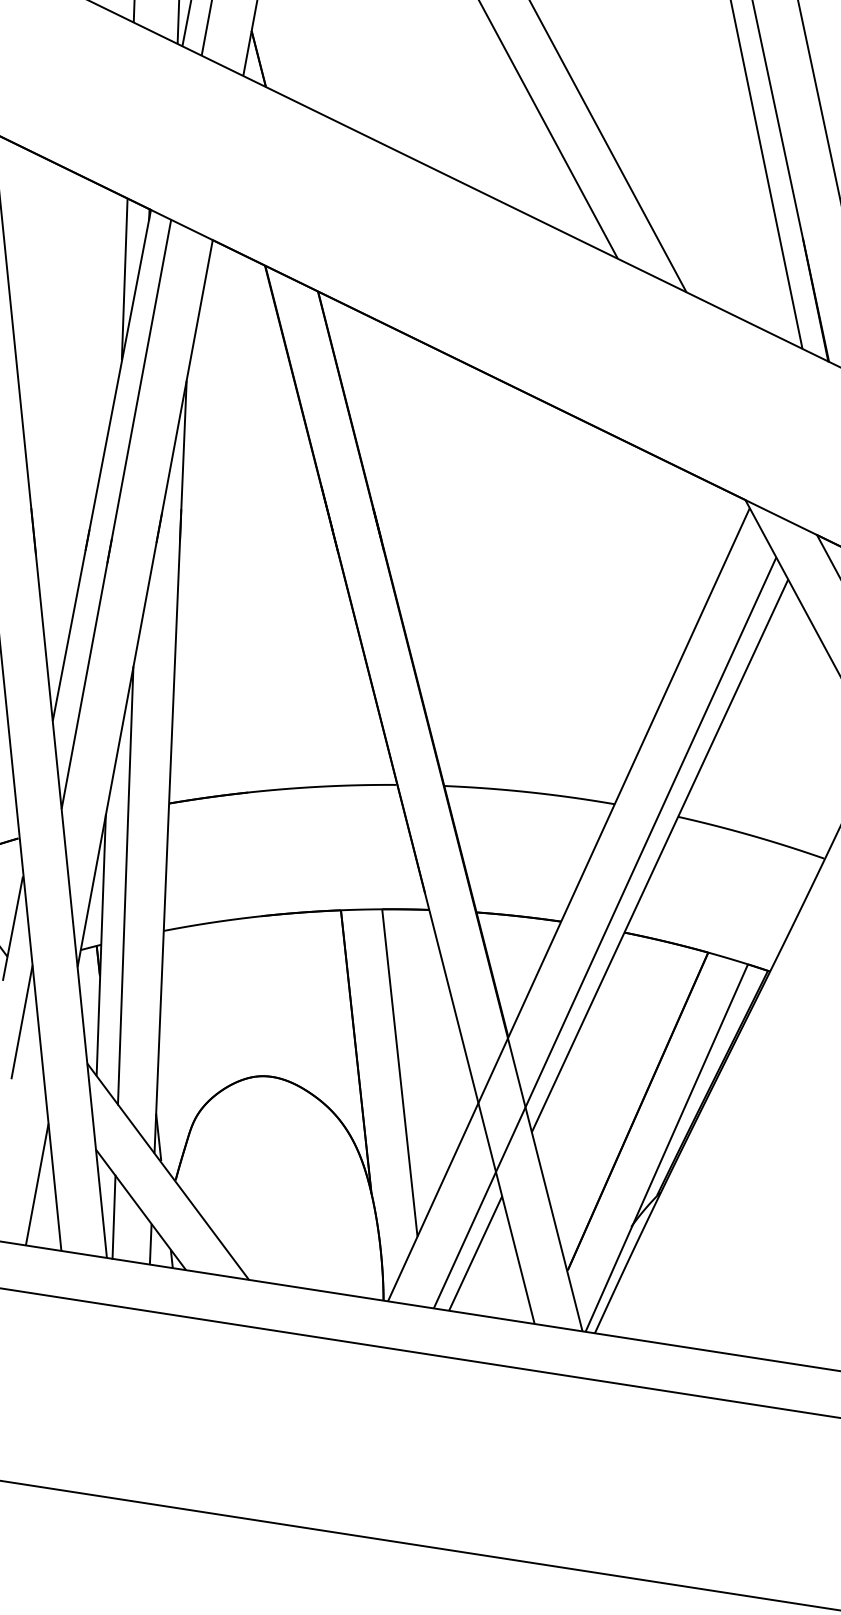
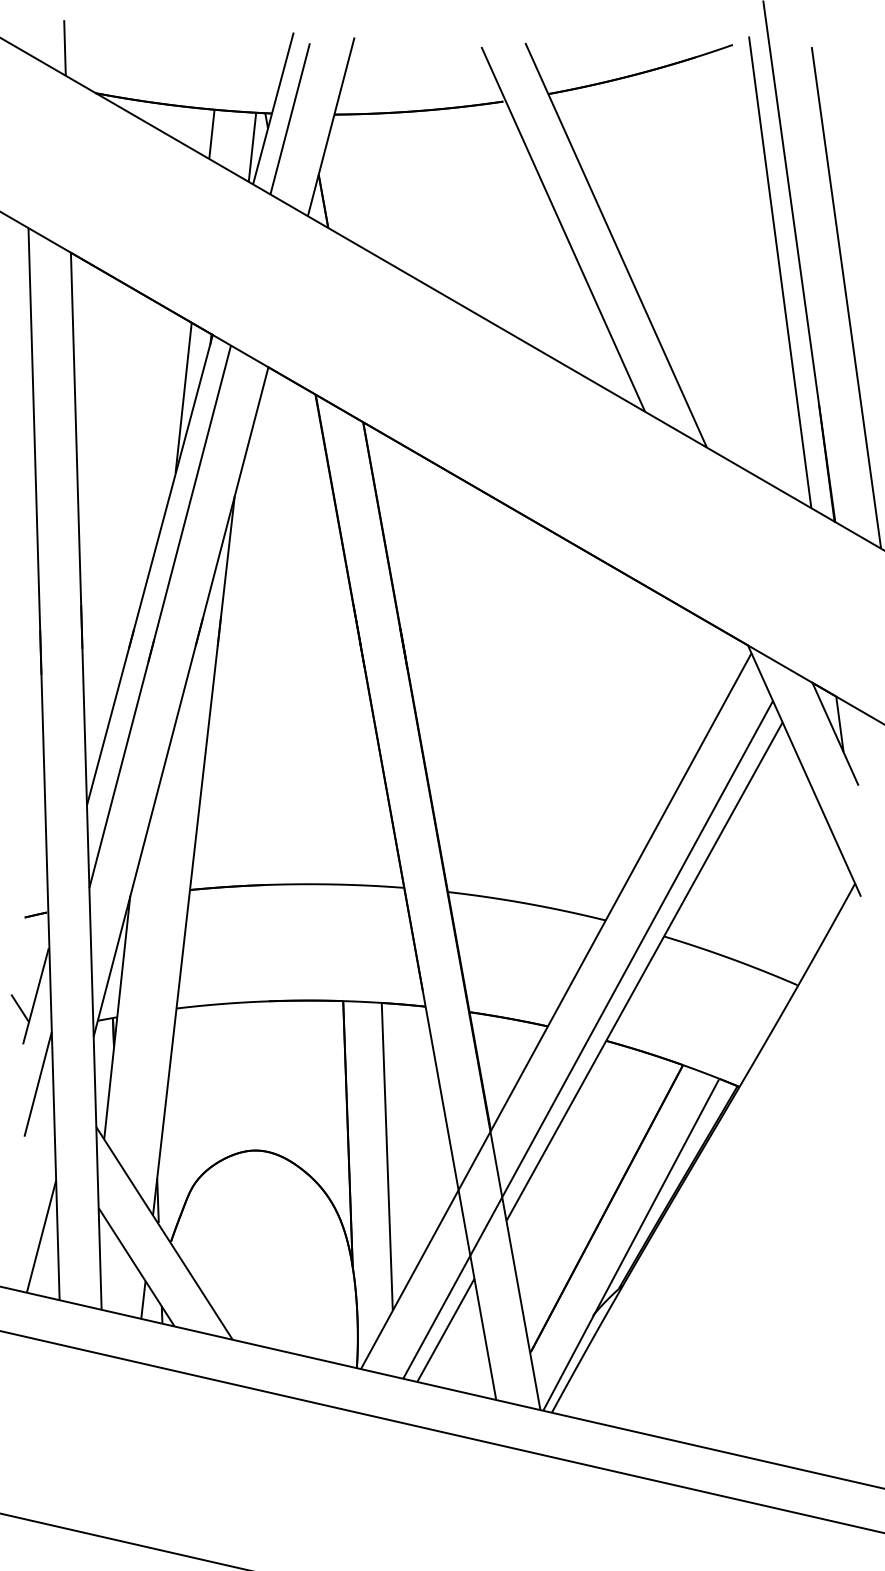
line: (125, 885) -> (143, 963), removed
line: (113, 1217) -> (110, 1272), removed

